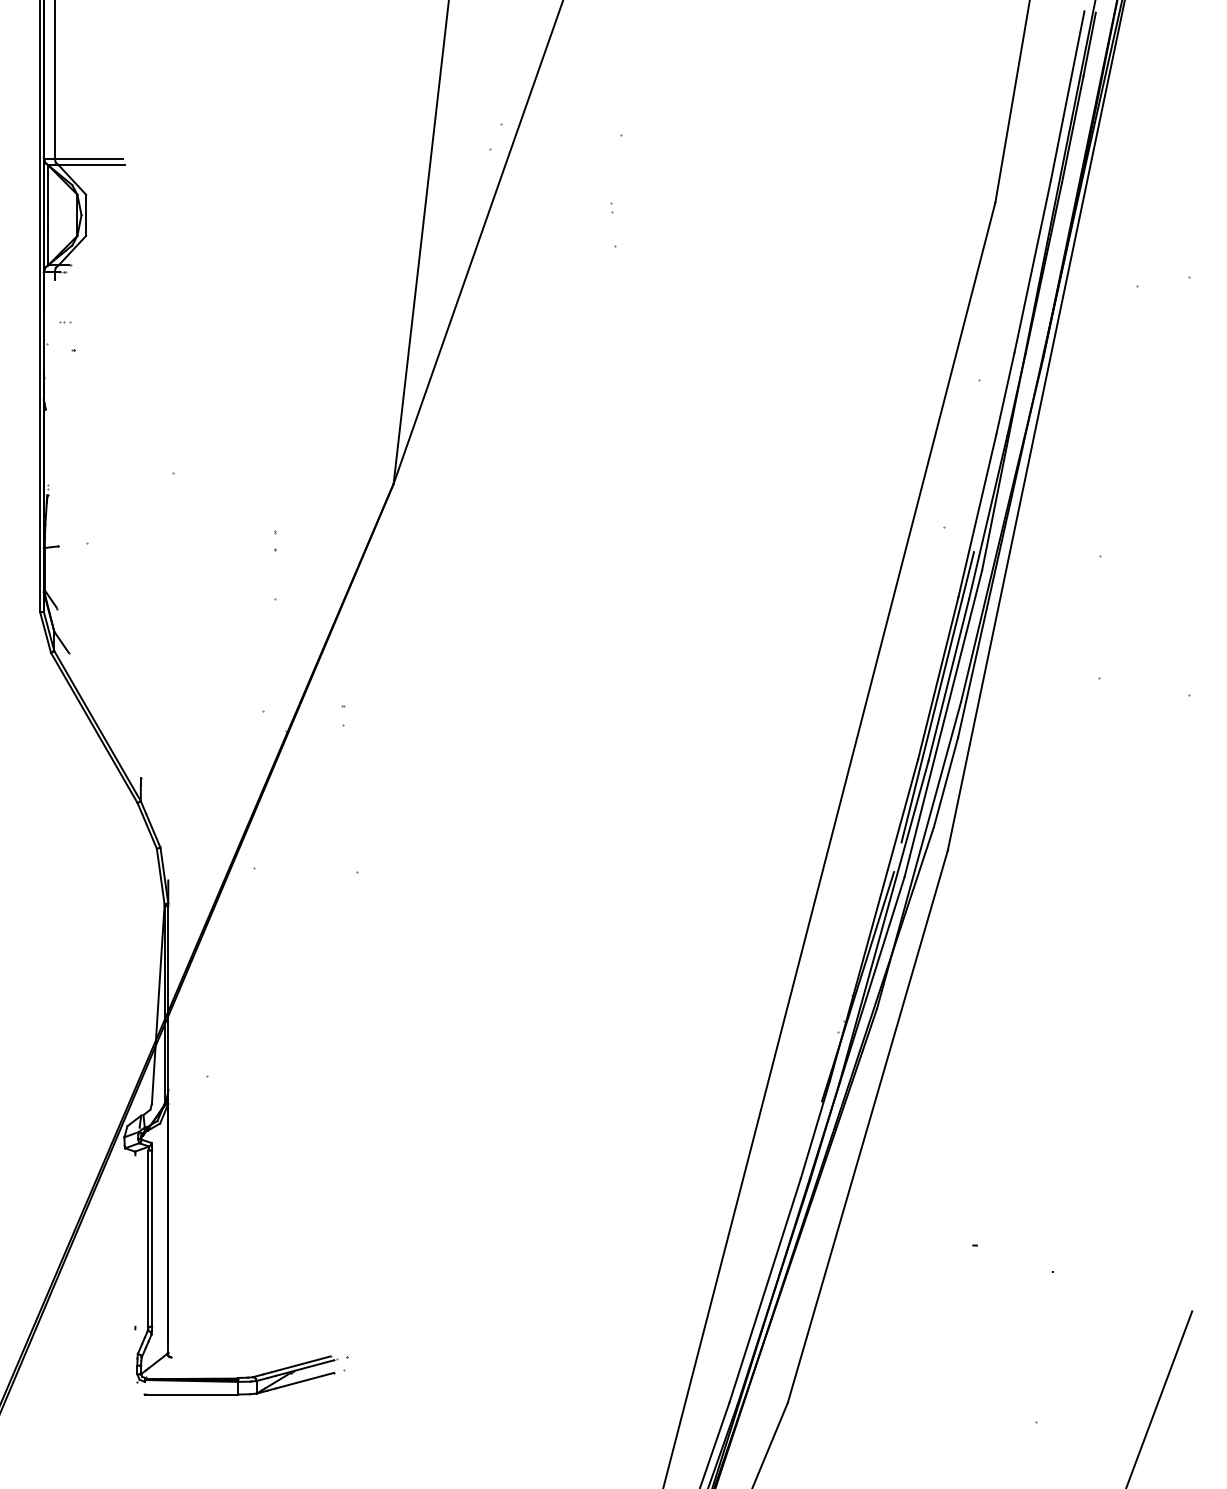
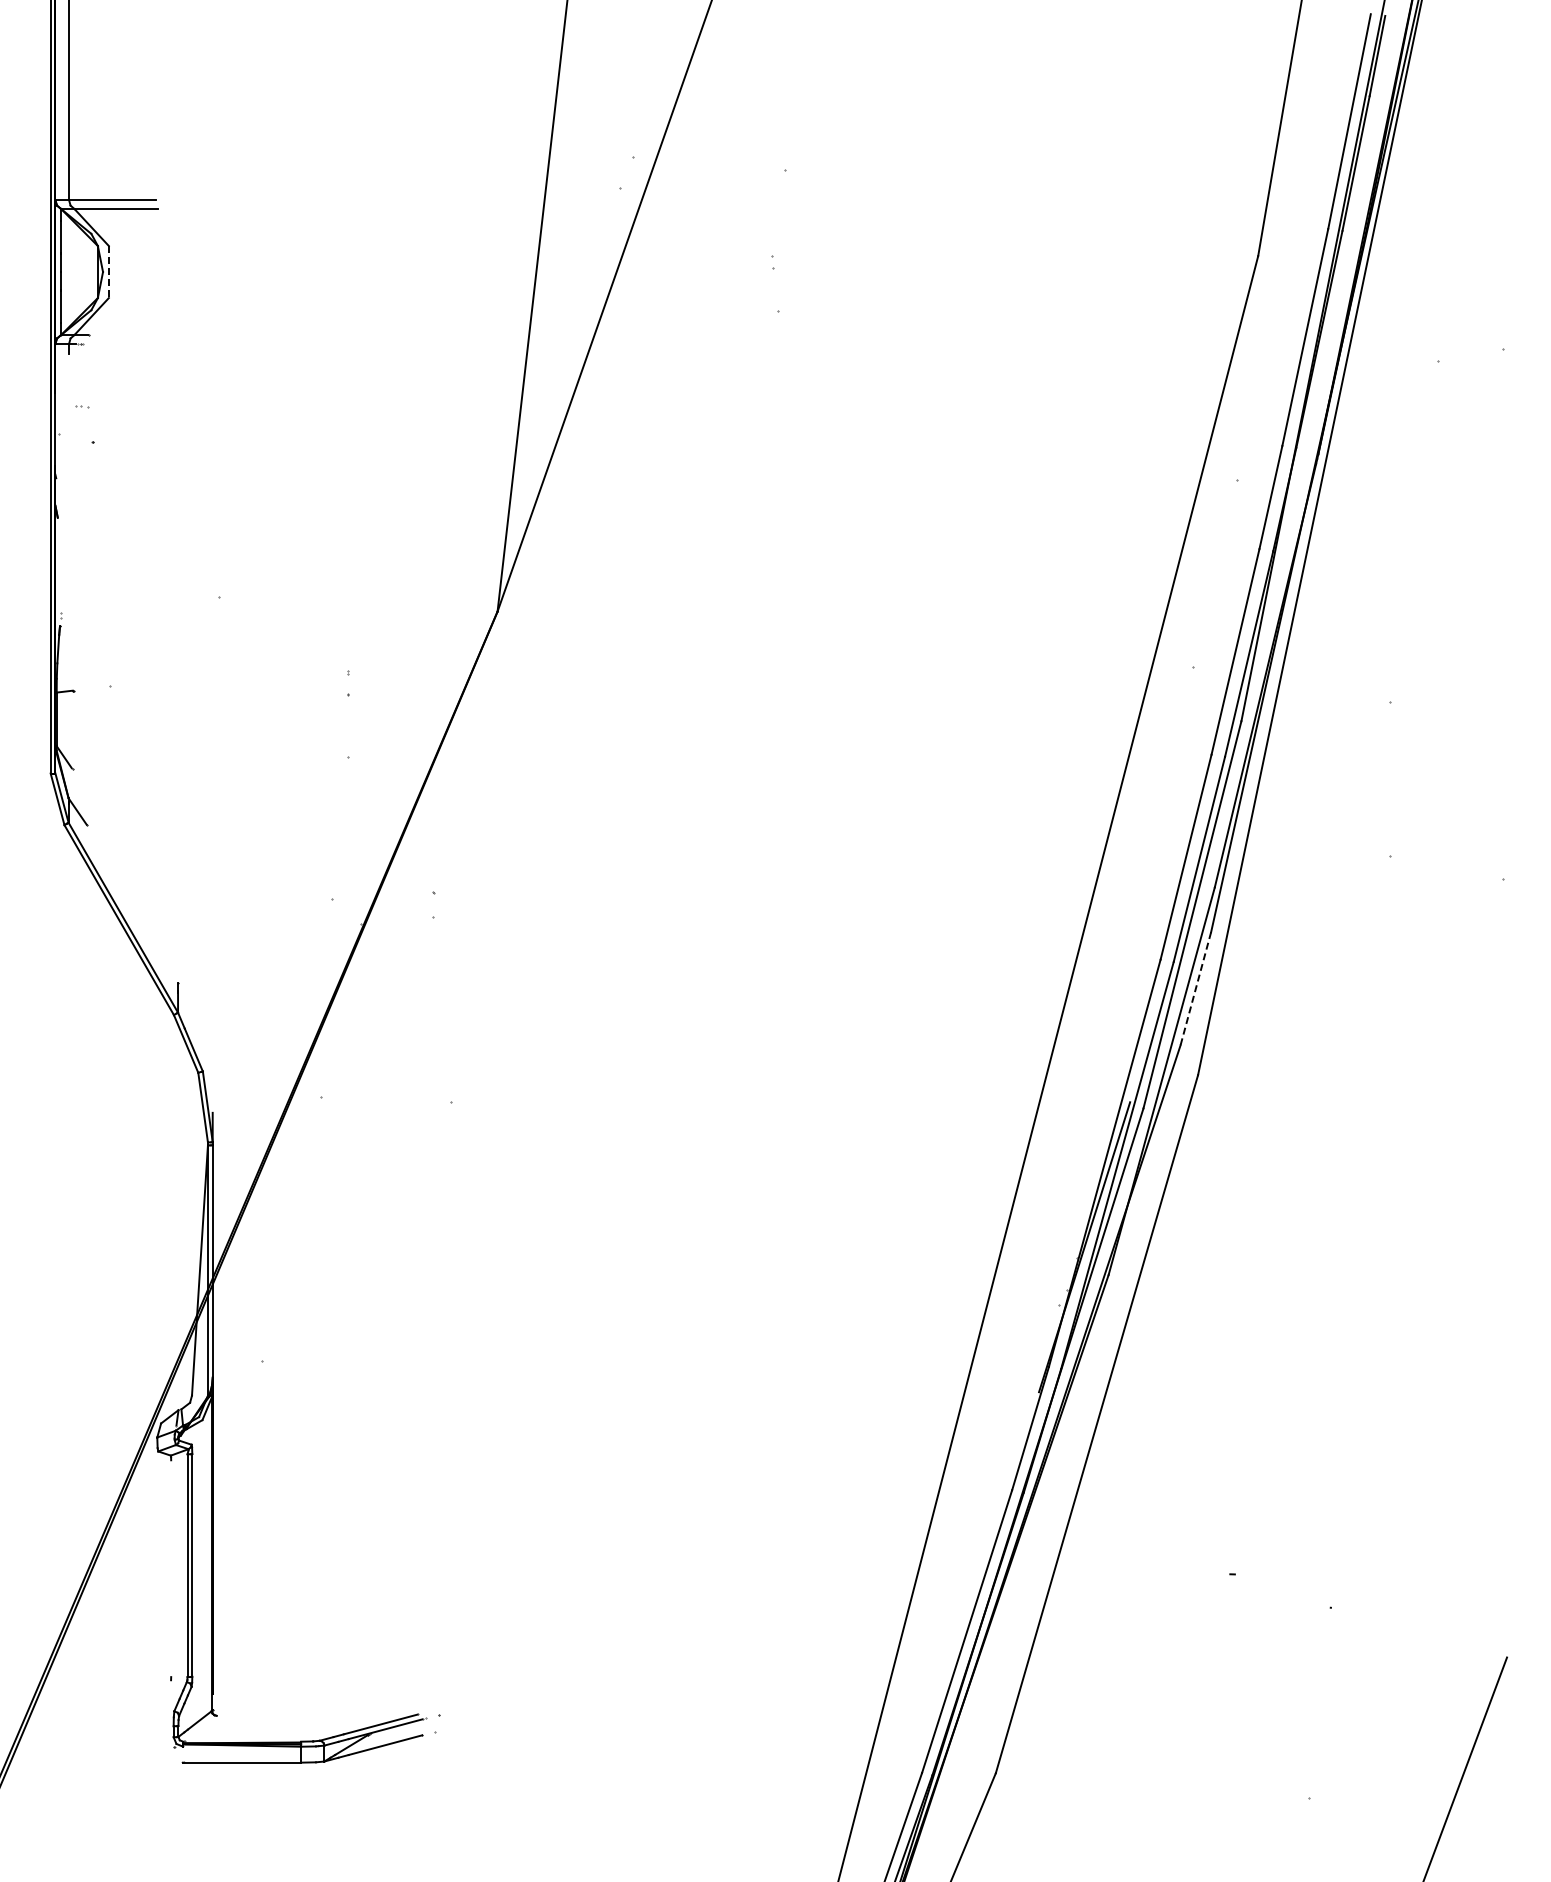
line: (85, 215) -> (108, 272), solid -> dashed
line: (937, 696) -> (1185, 880), removed
line: (945, 782) -> (1195, 988), solid -> dashed

